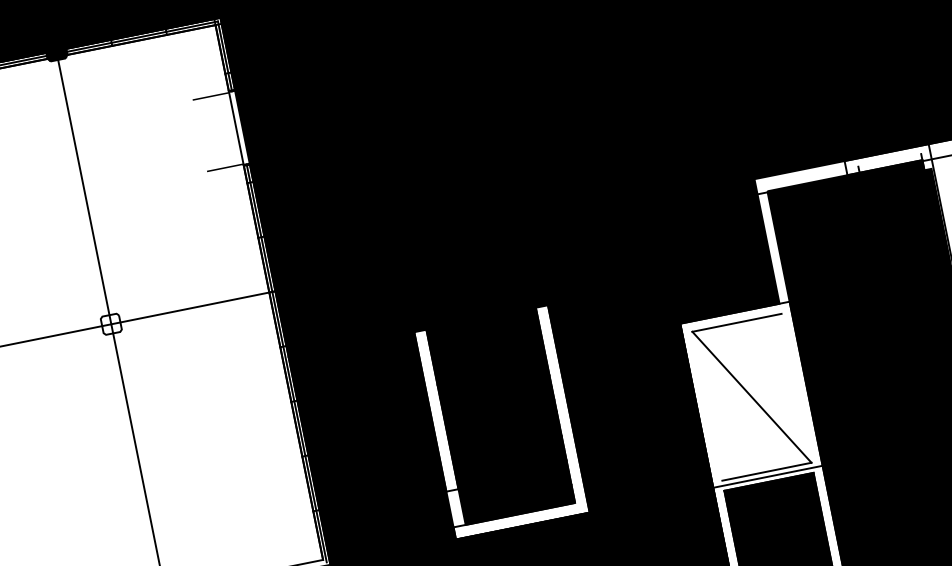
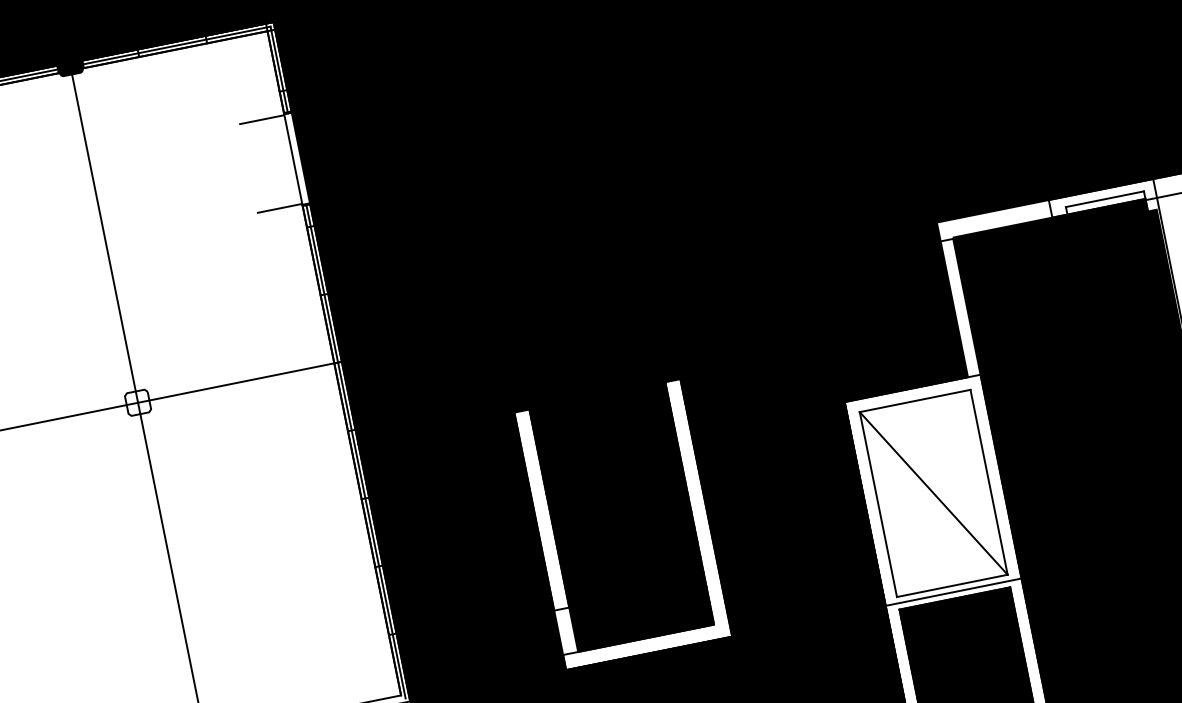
line: (889, 160) -> (1104, 199), added
line: (796, 387) -> (989, 481), added
line: (707, 405) -> (878, 503), added

